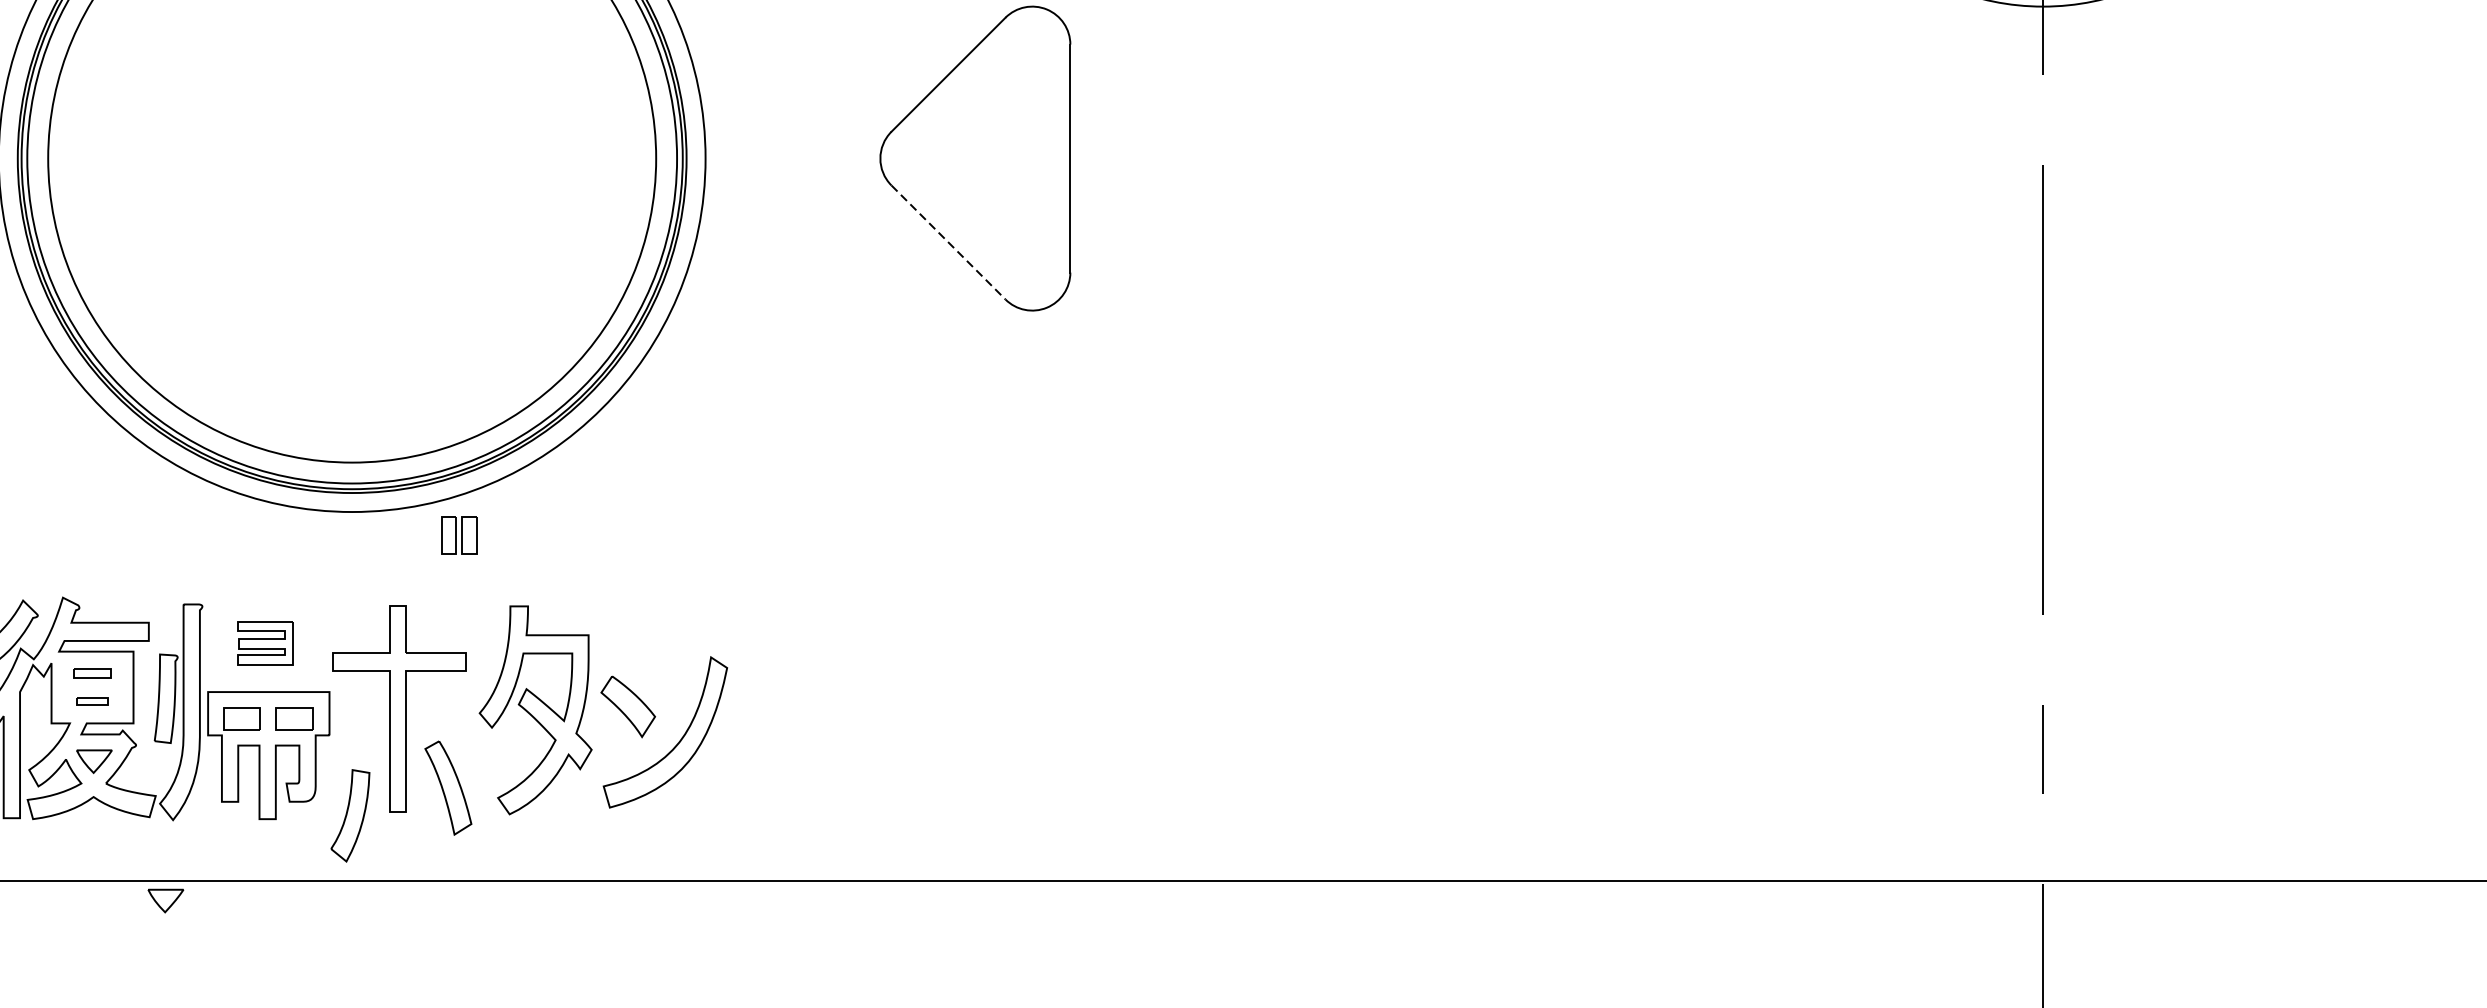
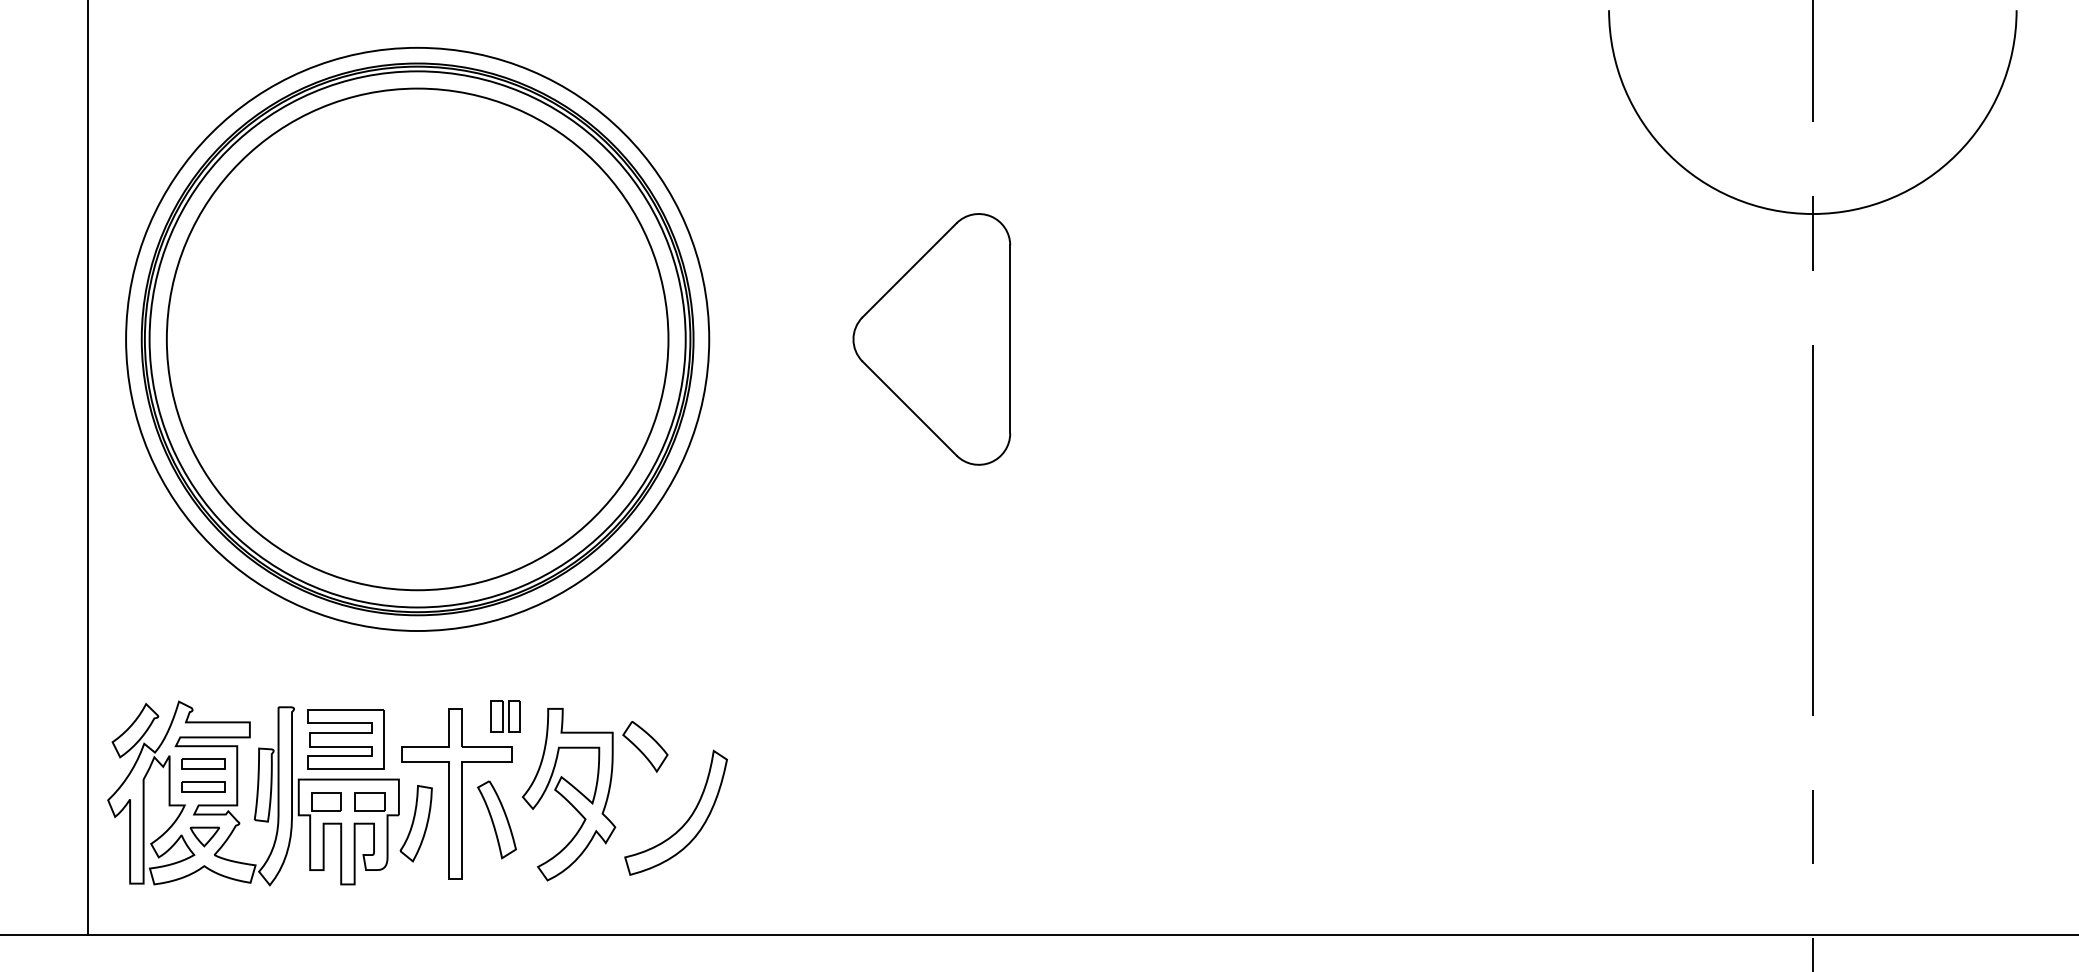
line: (948, 242) -> (909, 408), dashed -> solid
part: (458, 535) -> (505, 716), moved
part: (264, 643) -> (345, 739), size x1.67
part: (92, 672) -> (203, 763), size x1.43
part: (92, 700) -> (203, 786), size x1.67
part: (628, 706) -> (645, 746), moved
part: (447, 787) -> (496, 819), moved
part: (349, 815) -> (415, 823), moved
part: (165, 900) -> (263, 951), removed

